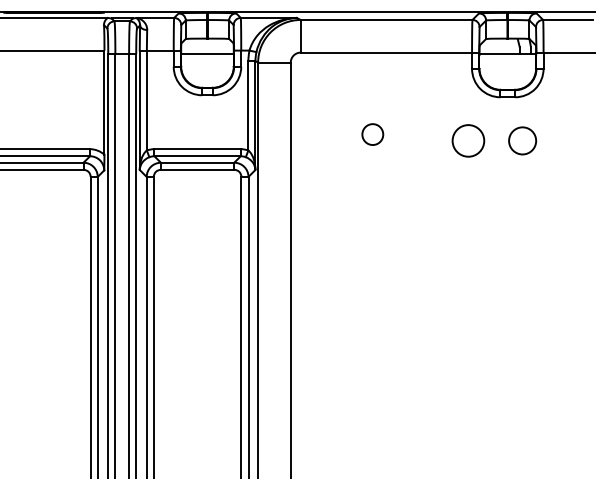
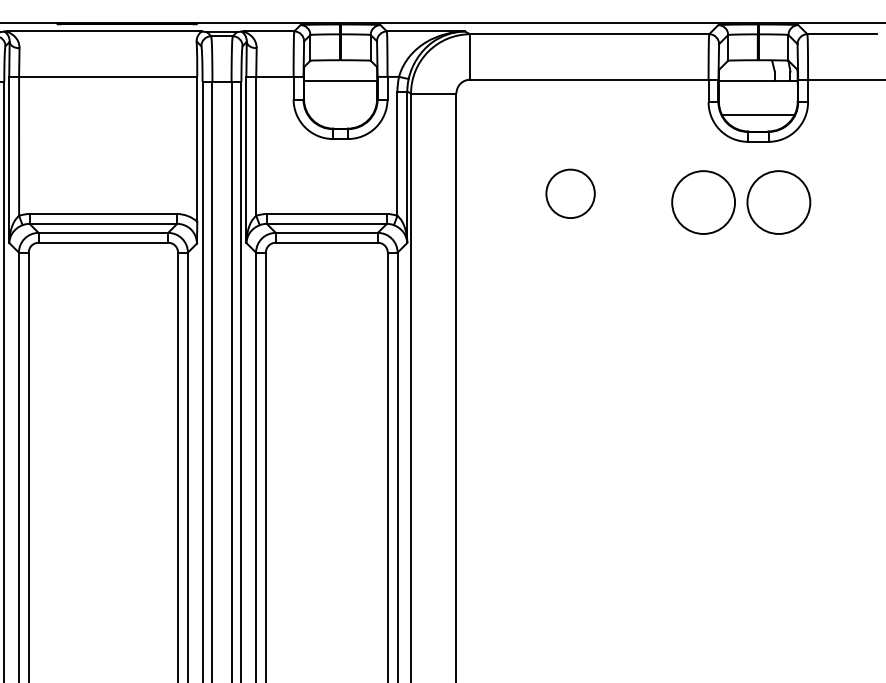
line: (507, 77) -> (758, 114), added
circle: (372, 134) -> (570, 193), size x1.67
circle: (468, 140) -> (703, 202), size x1.43
circle: (522, 140) -> (778, 202), size x1.67

